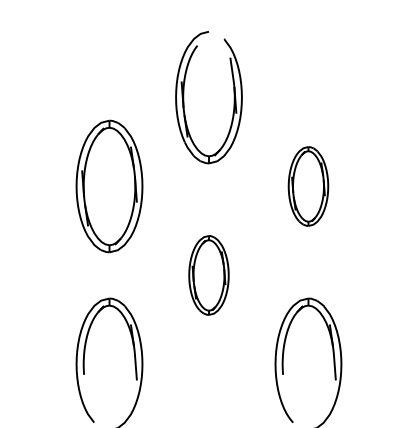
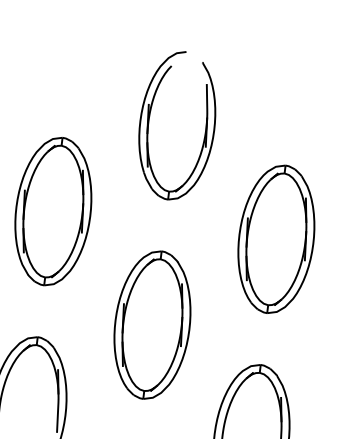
part: (308, 186) -> (276, 239), size x1.67
part: (208, 275) -> (151, 325), size x1.67

